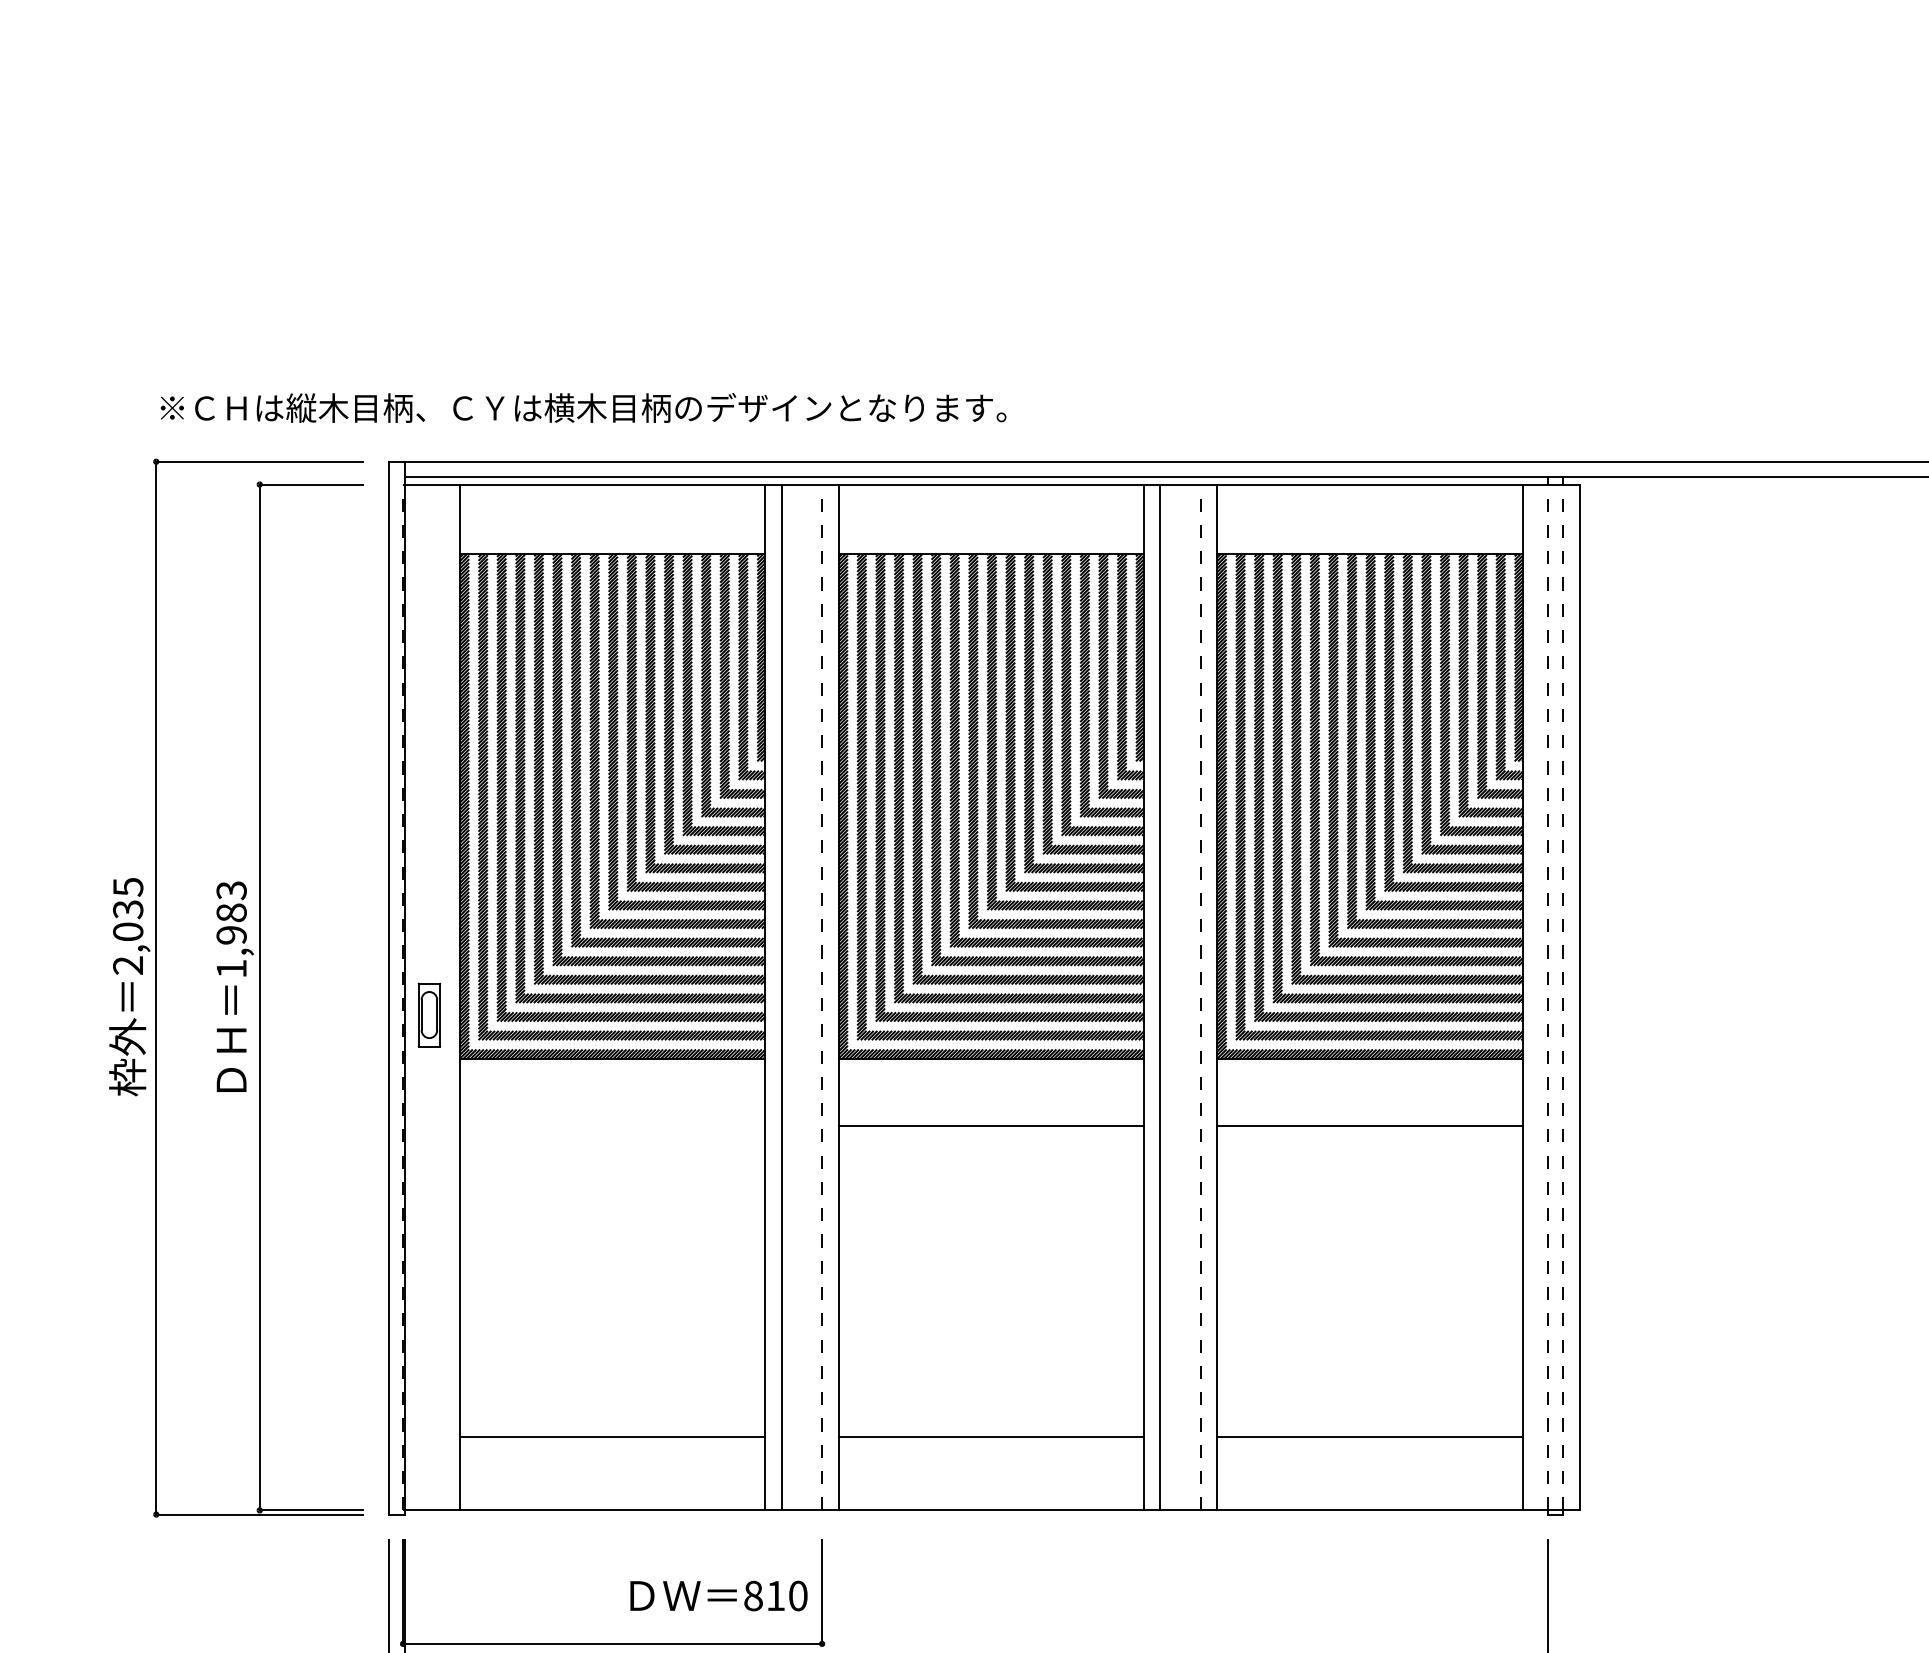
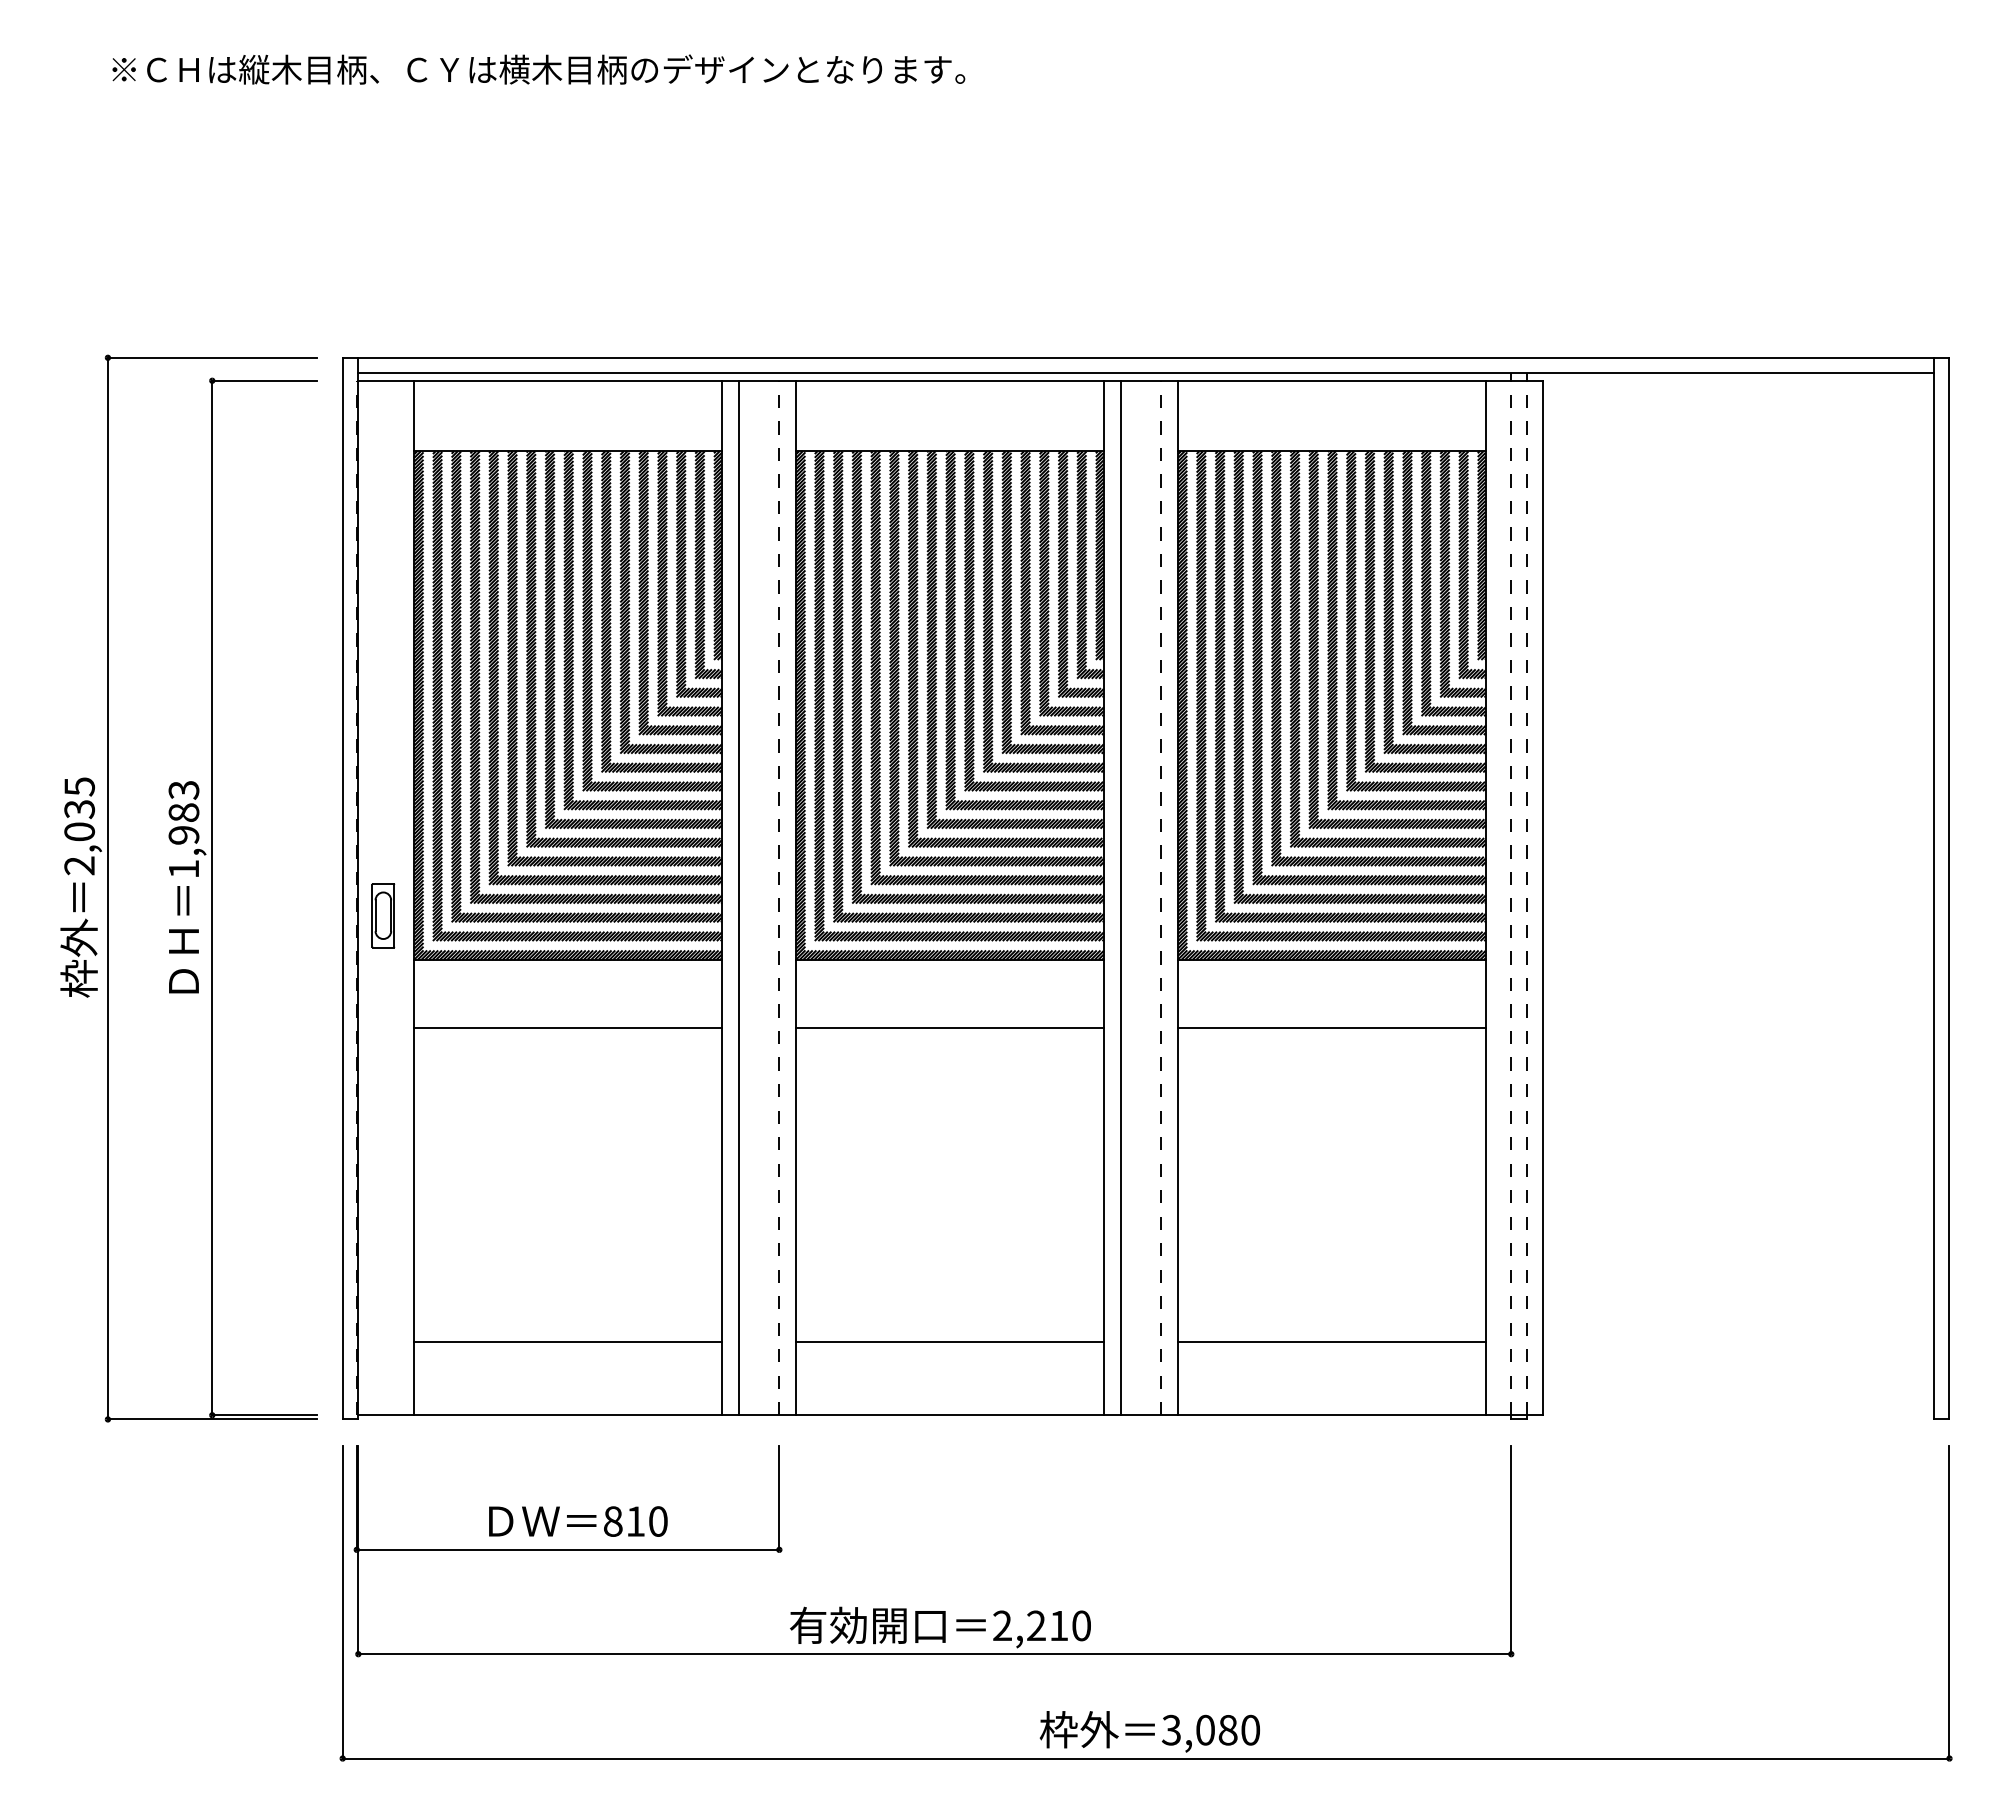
text: (583, 407) -> (538, 69), moved
line: (612, 1125) -> (567, 1027), added
text: (719, 1595) -> (578, 1521), moved

